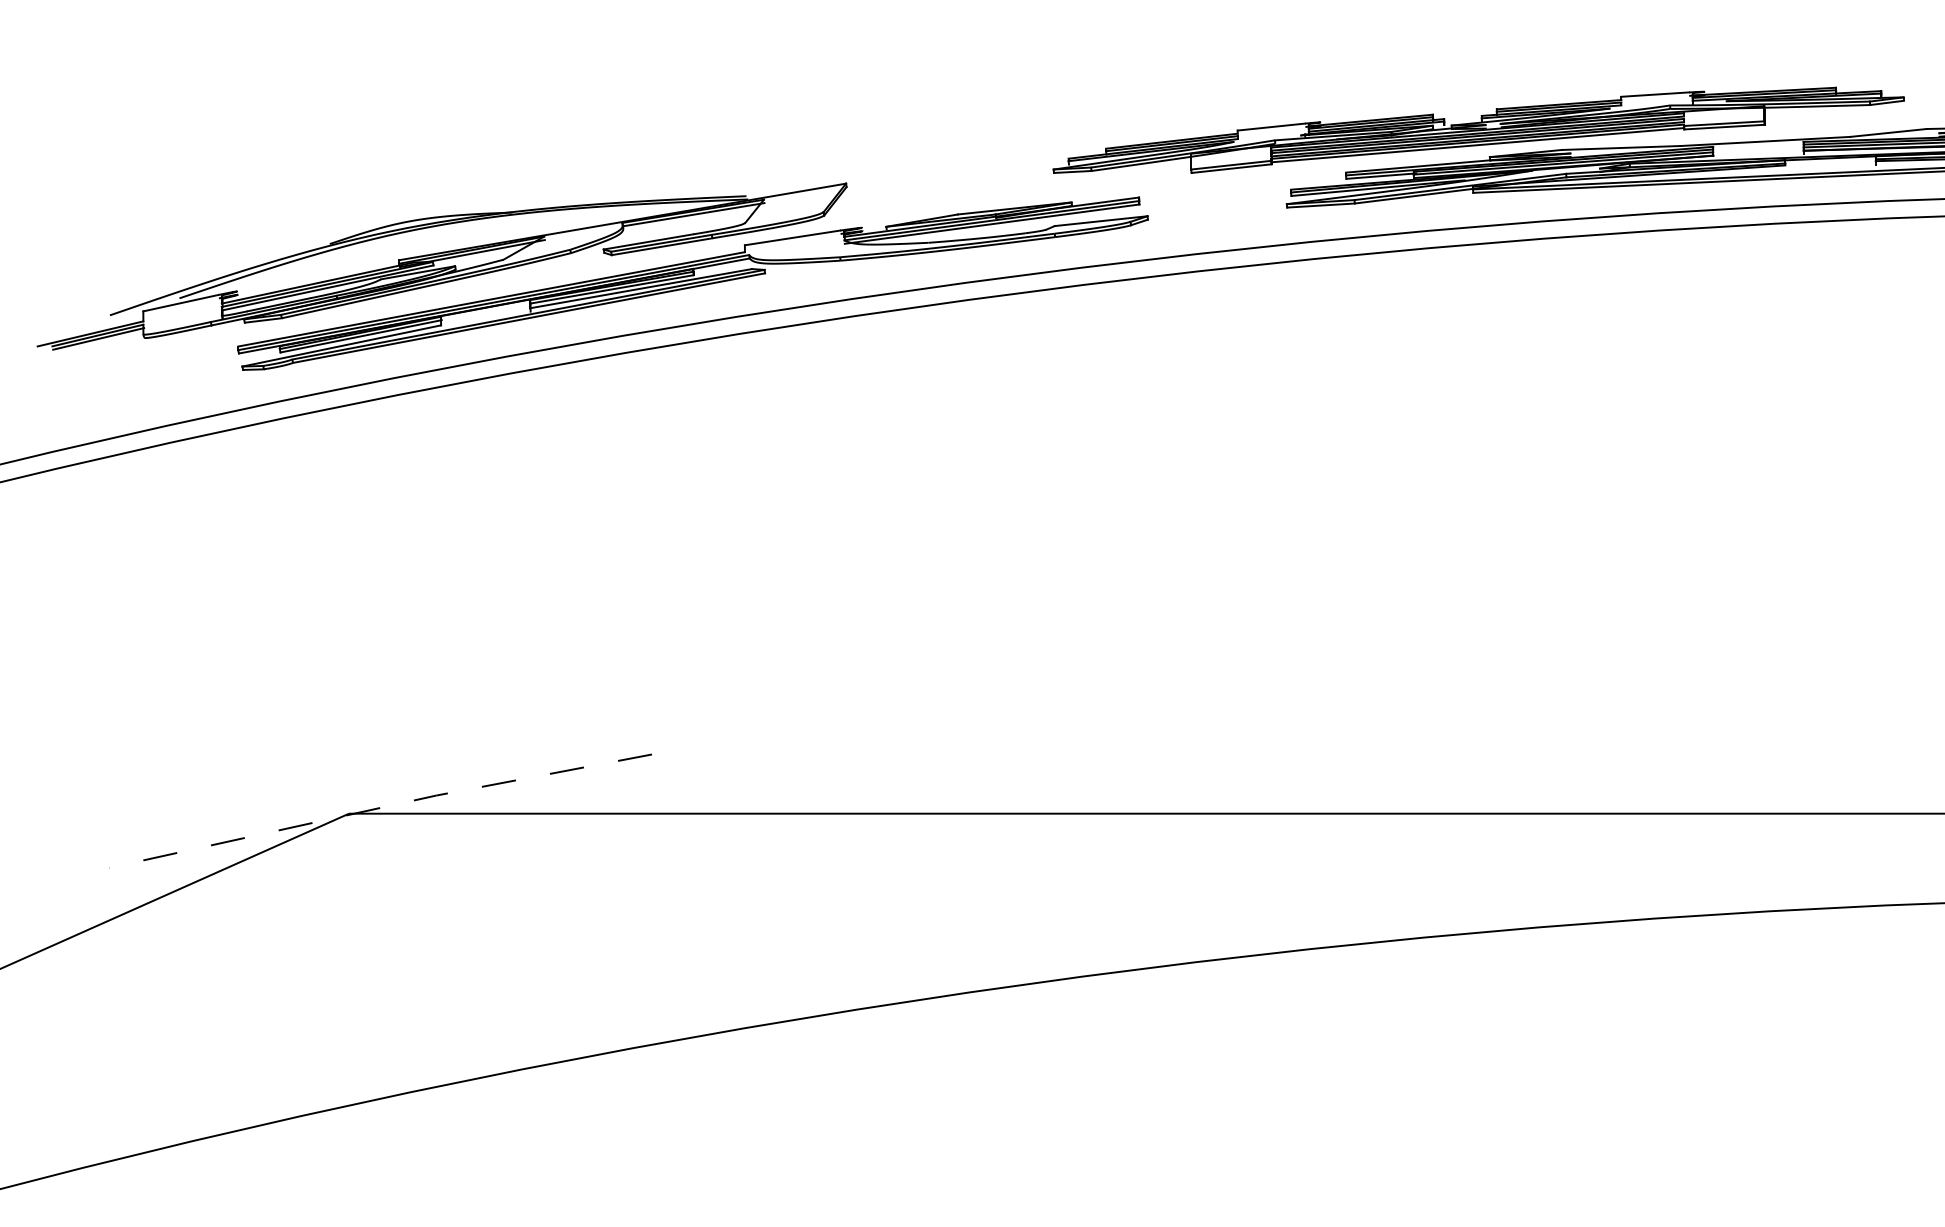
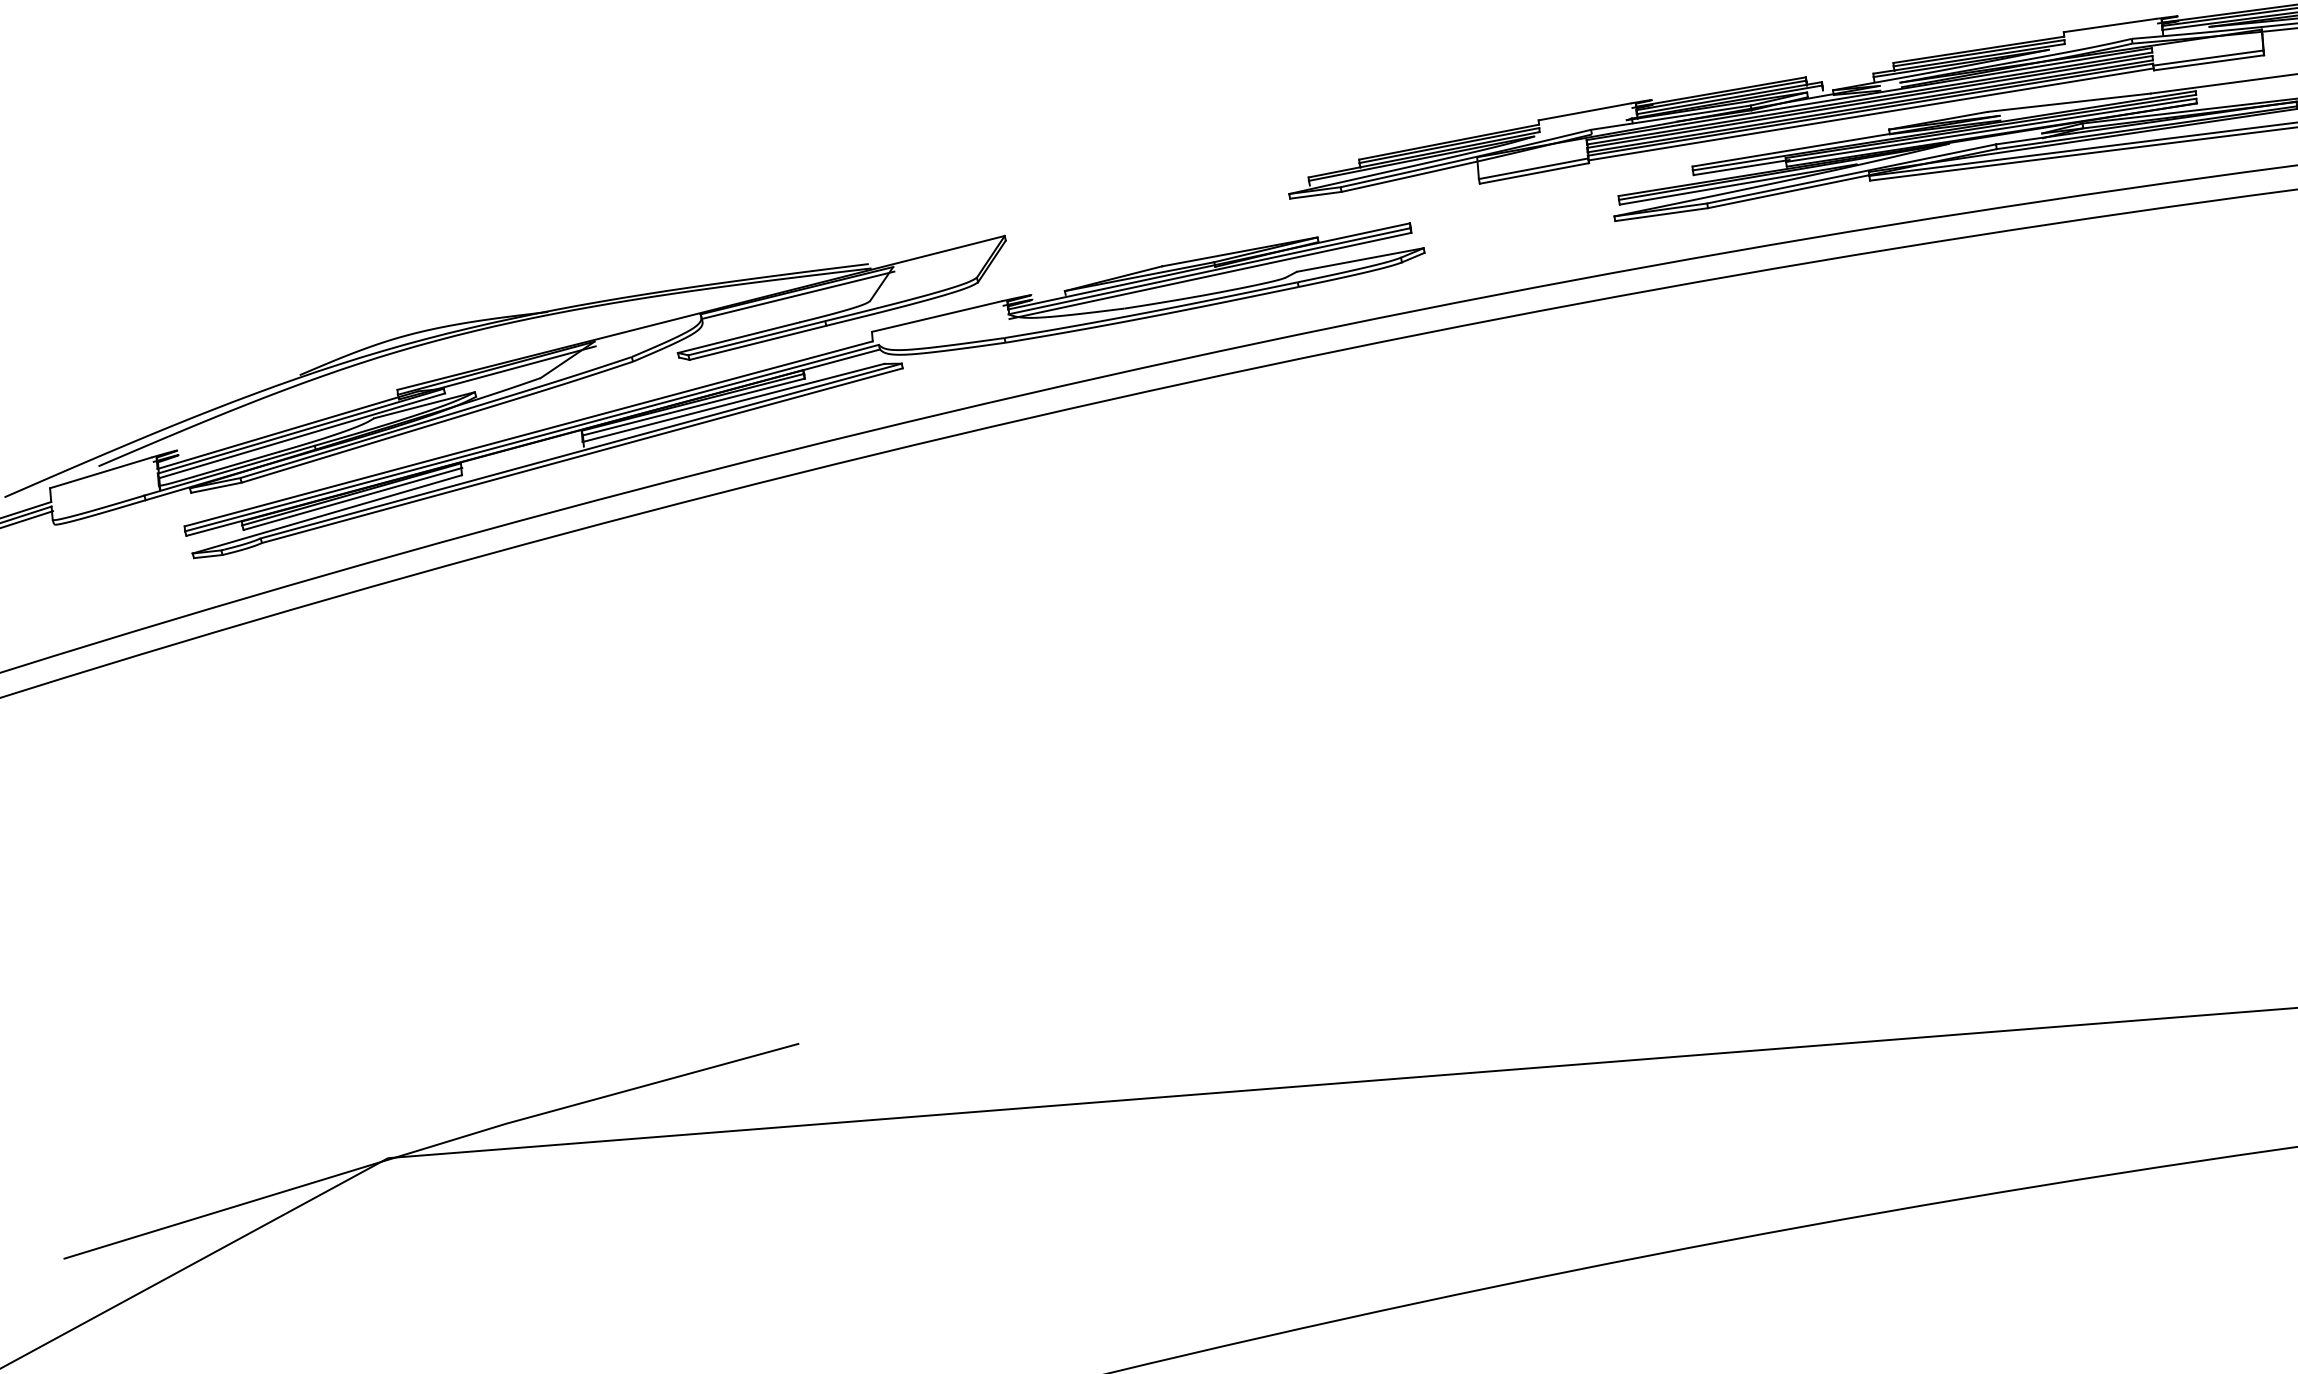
line: (380, 807) -> (430, 1146), dashed -> solid

